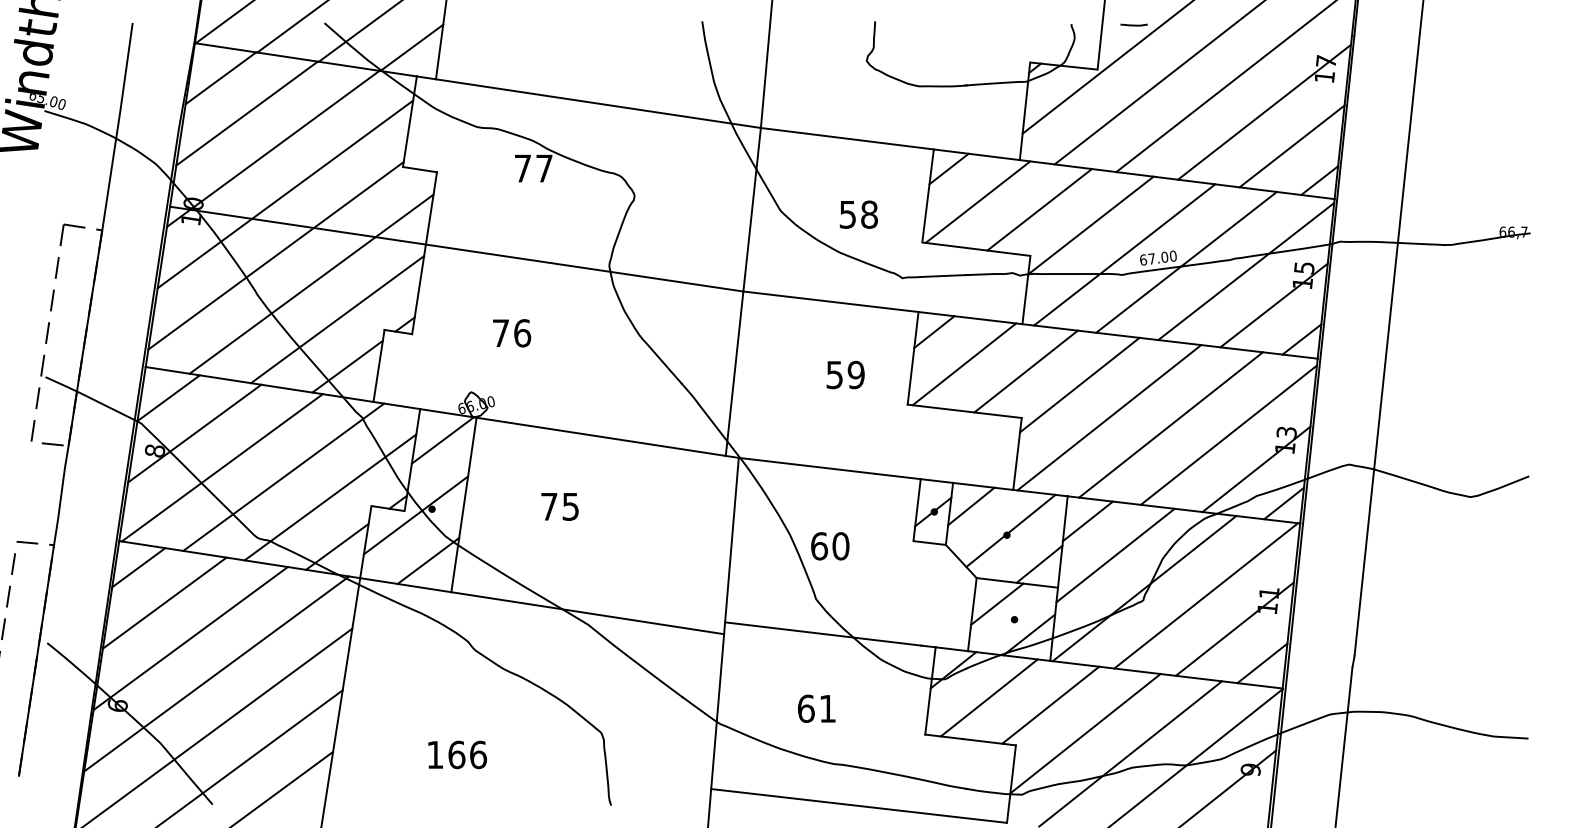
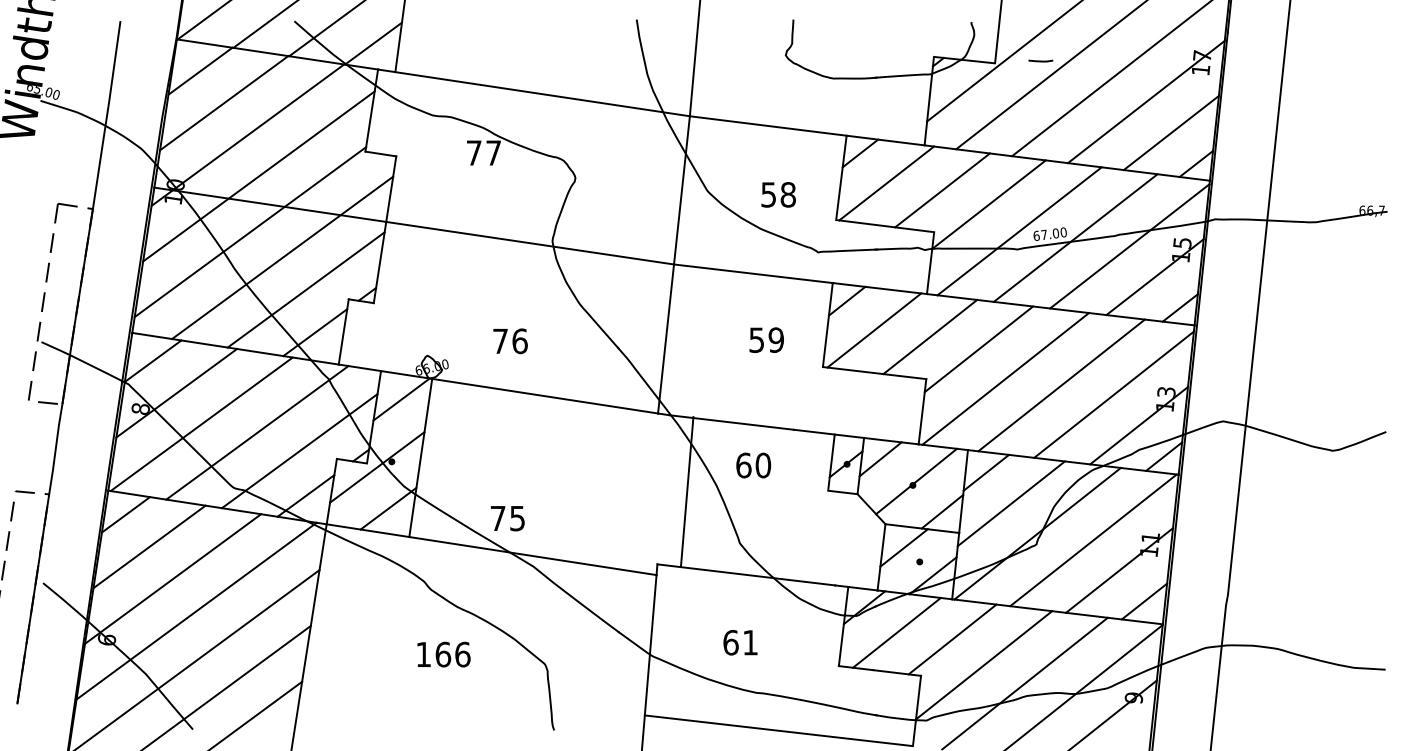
line: (1133, 24) -> (1040, 60), moved
text: (512, 333) -> (510, 341), moved
text: (559, 506) -> (507, 518), moved
line: (731, 539) -> (686, 491), moved
text: (830, 546) -> (753, 465), moved
text: (457, 754) -> (443, 654), moved

